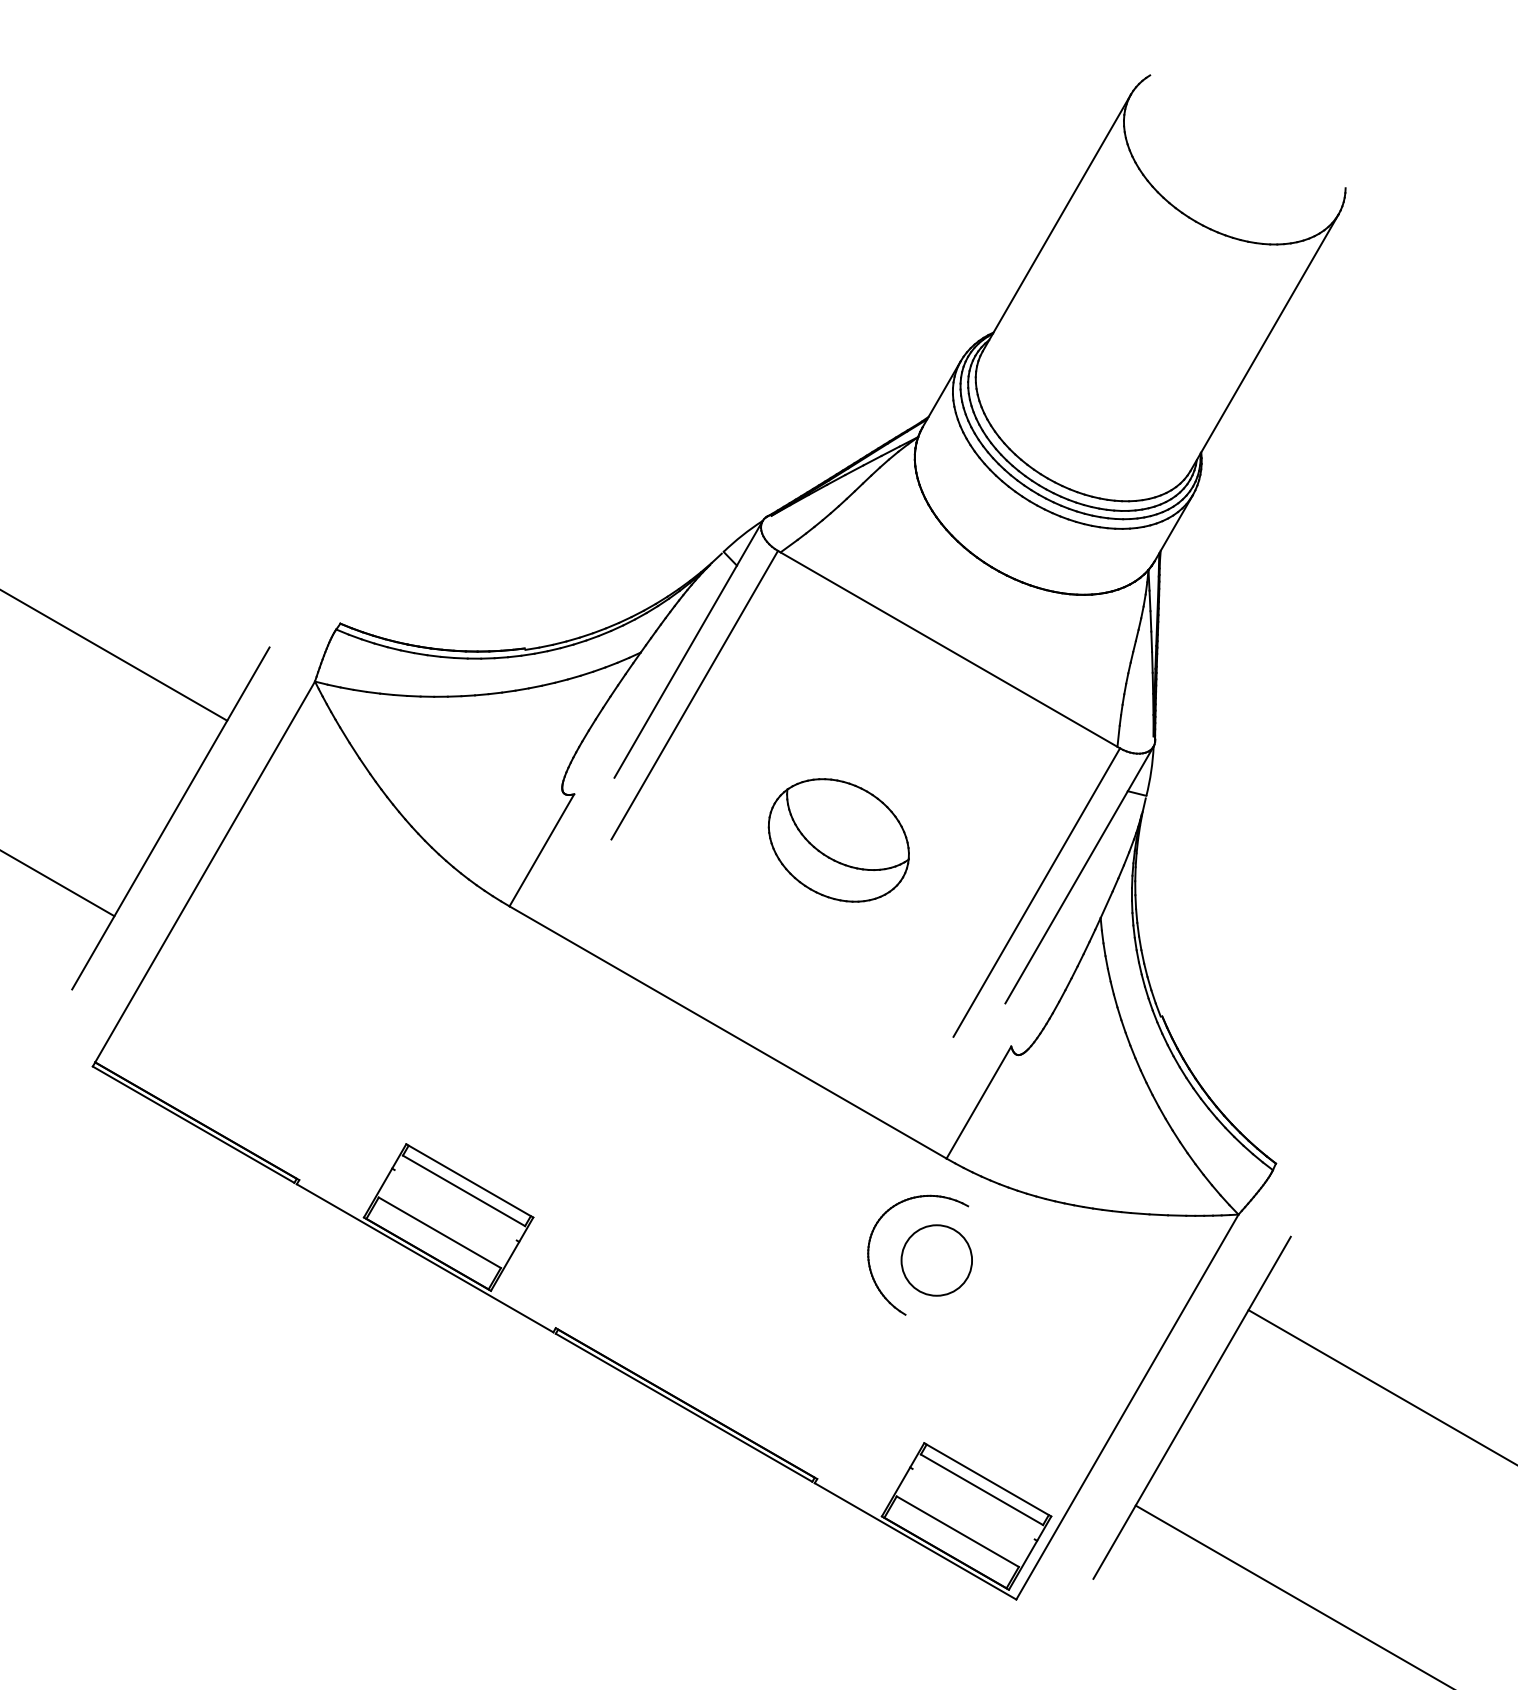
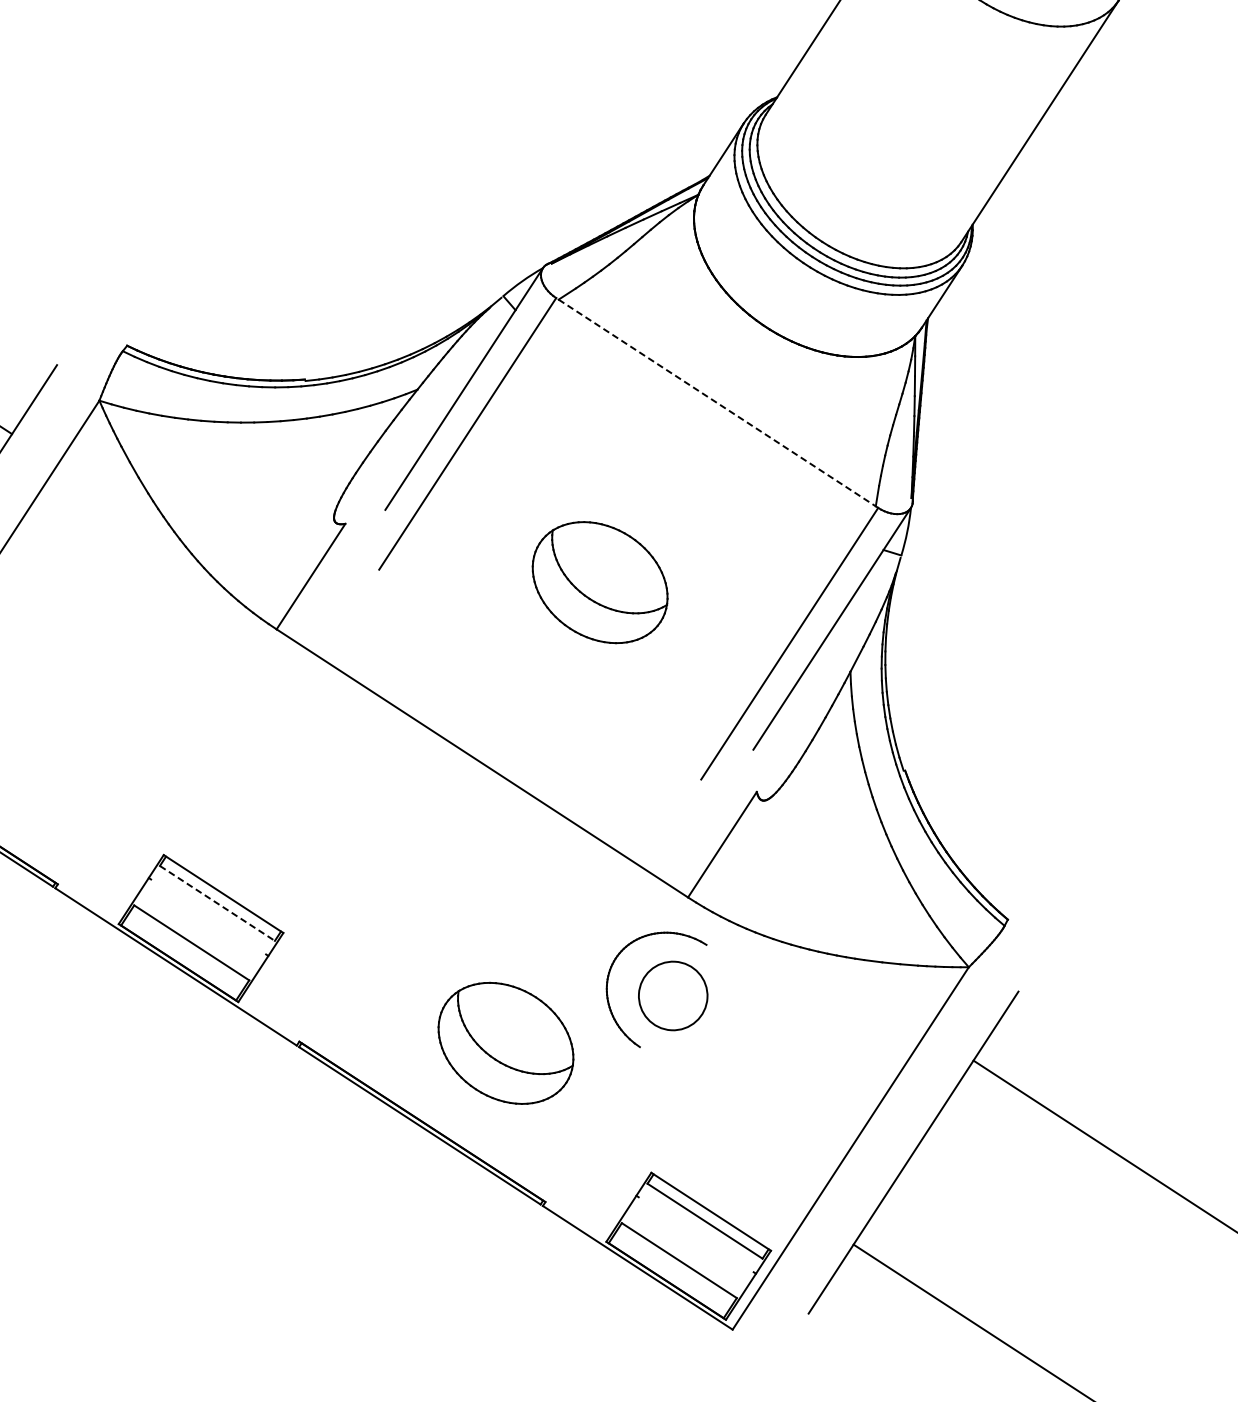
line: (948, 649) -> (716, 402), solid -> dashed
line: (464, 1190) -> (217, 903), solid -> dashed
part: (767, 1318) -> (505, 1043), added

